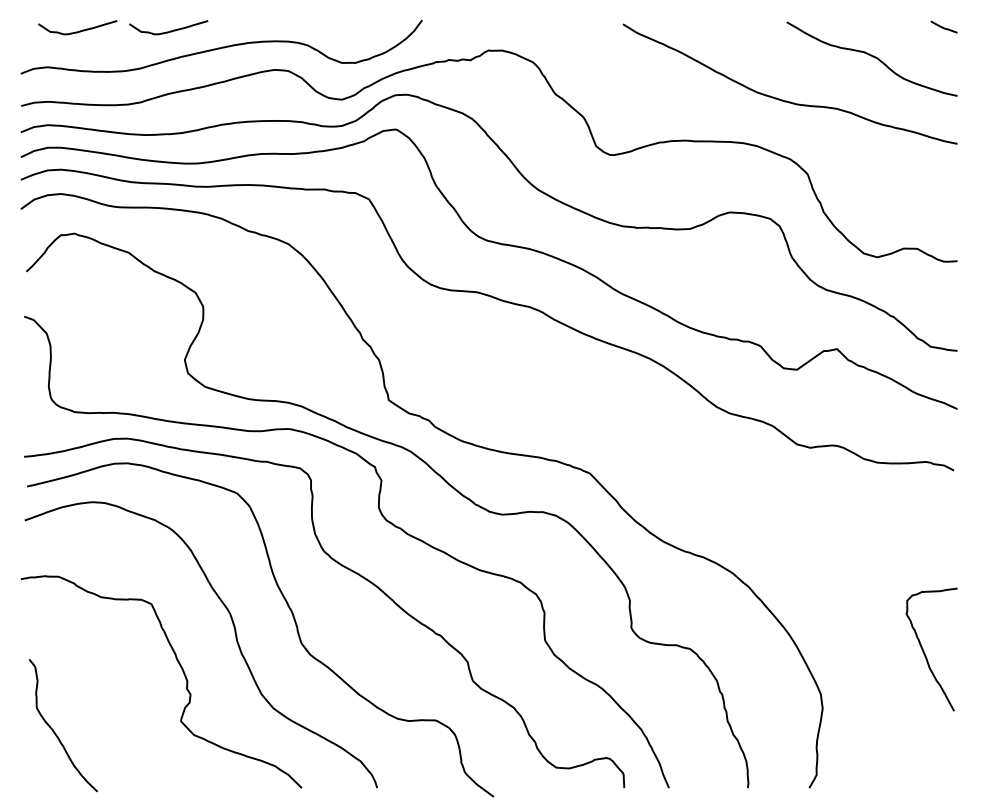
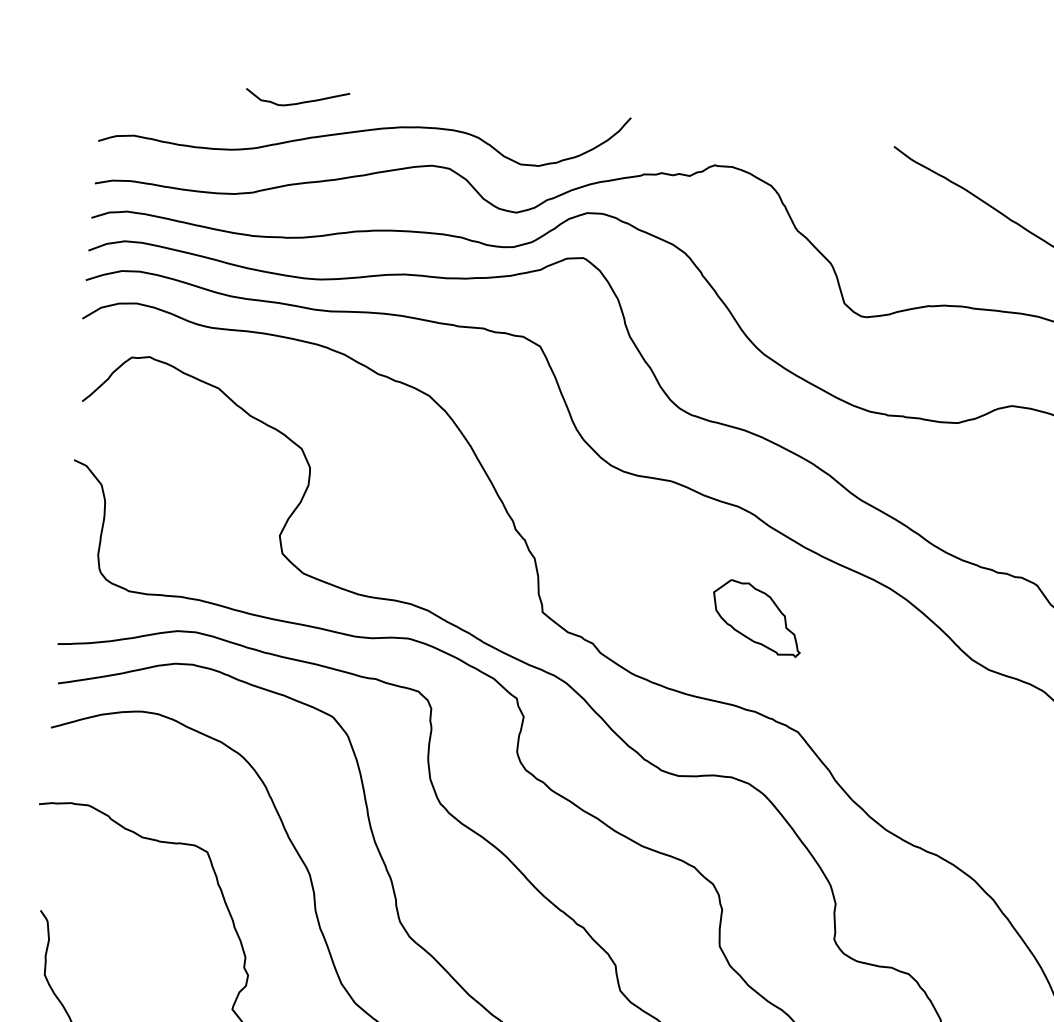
curve: (79, 30) -> (180, 91), removed
part: (551, 389) -> (757, 617), added

